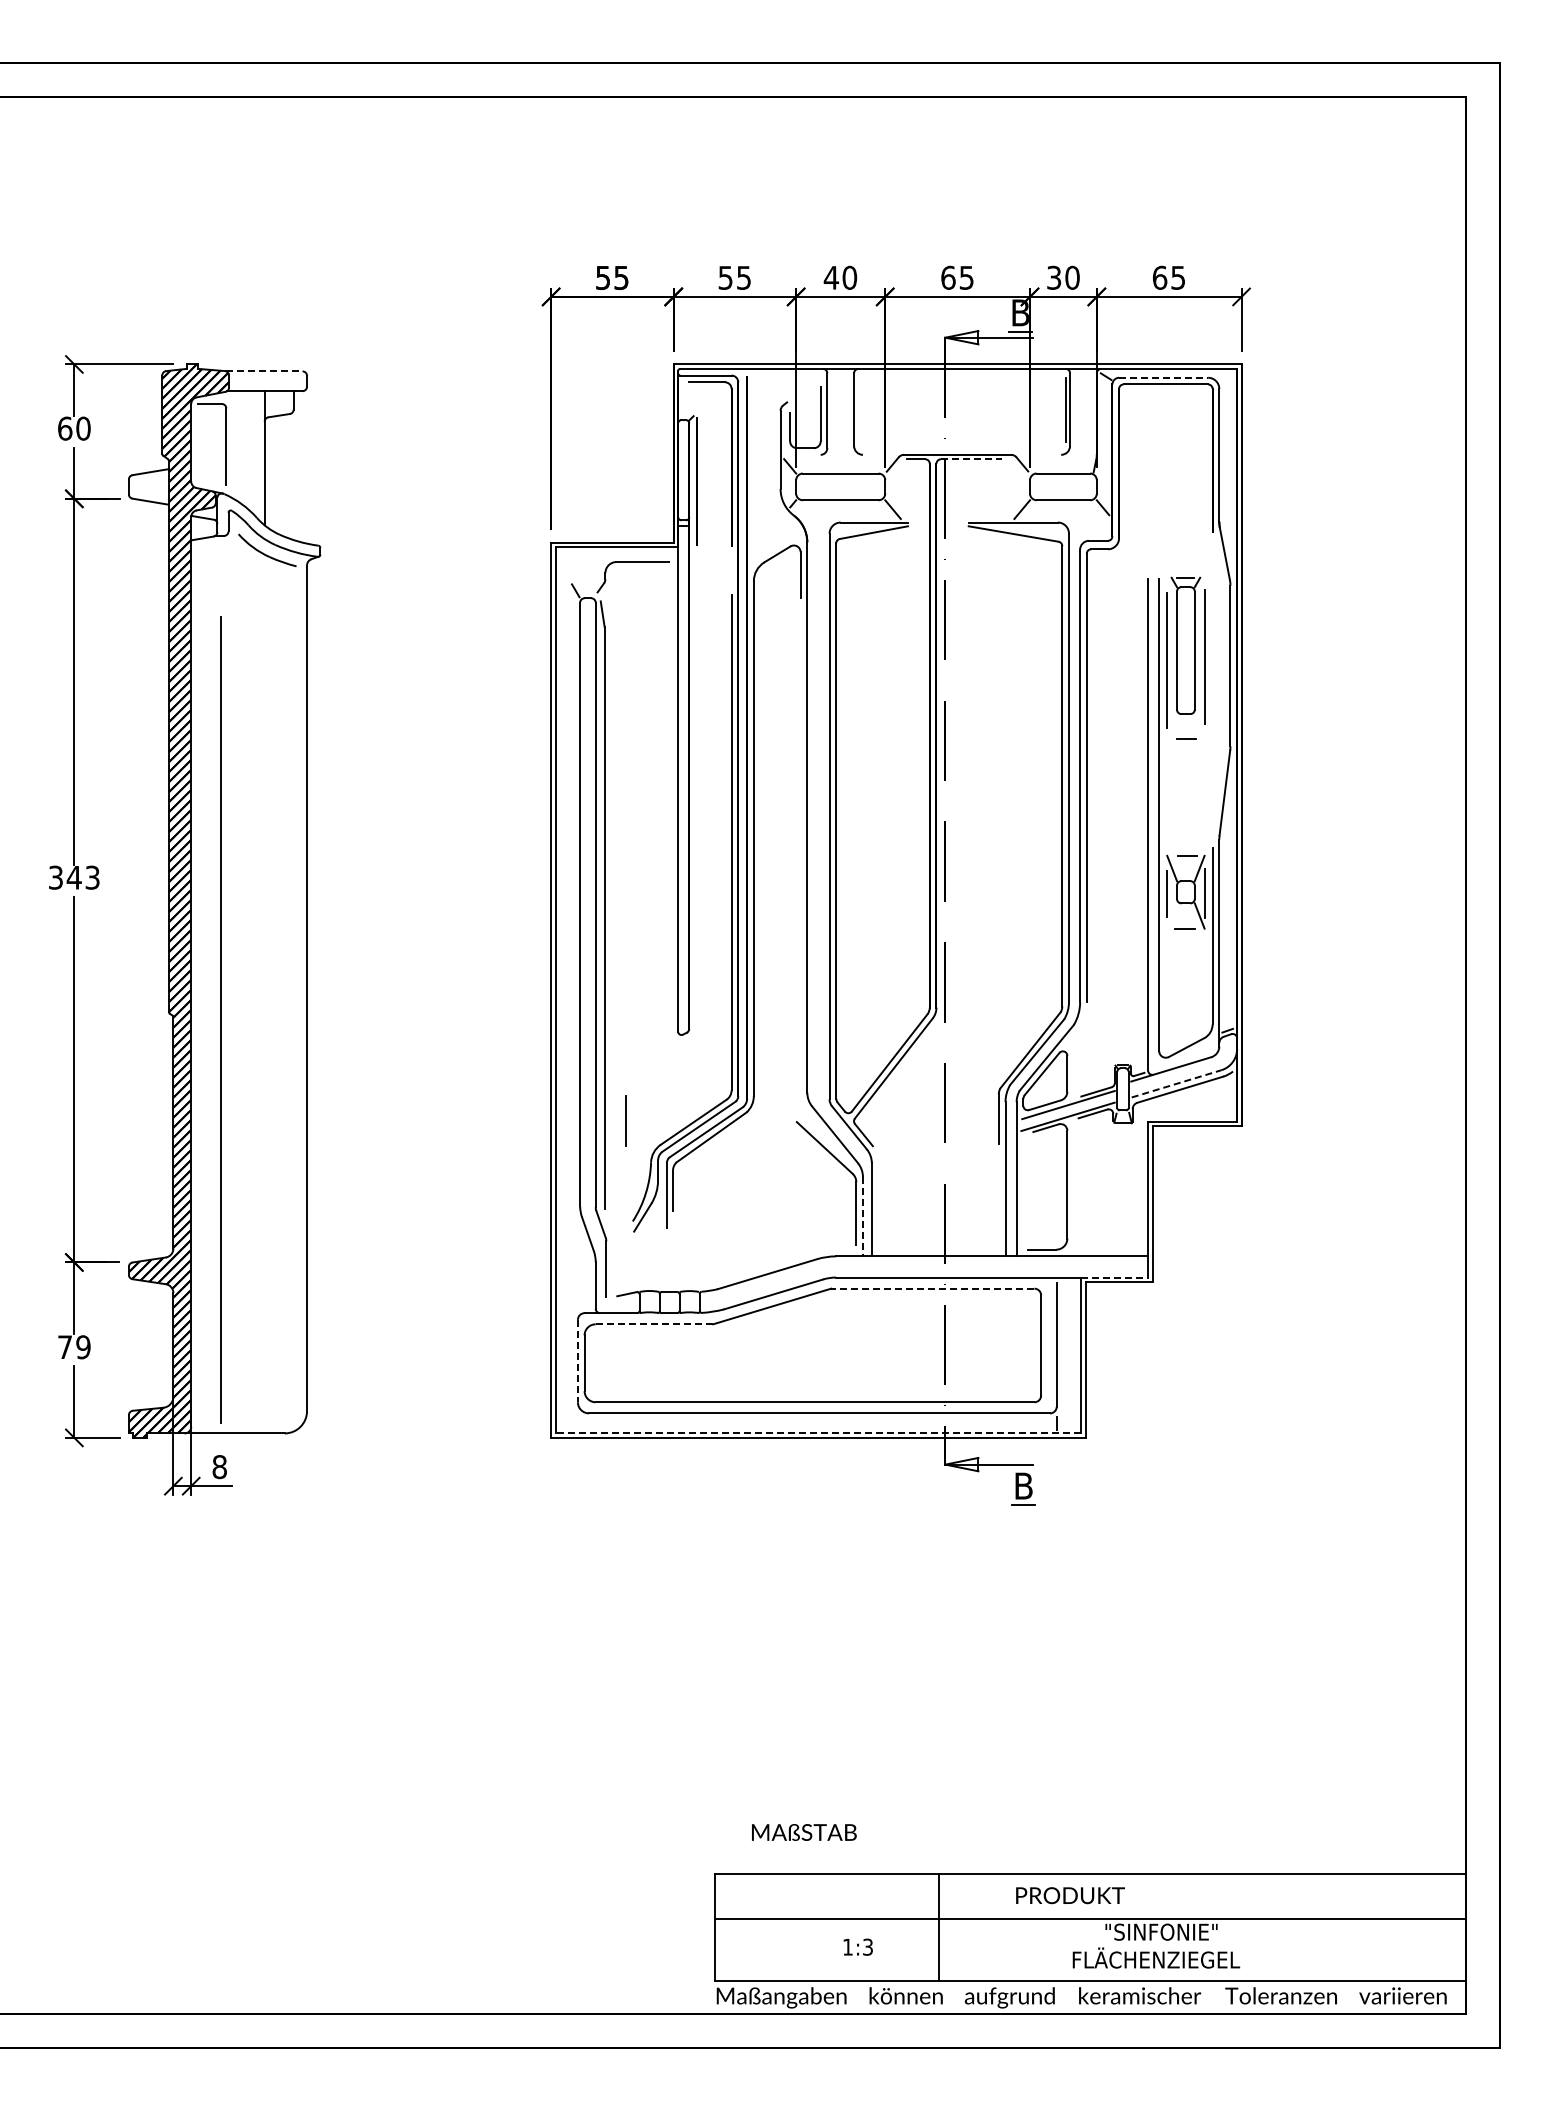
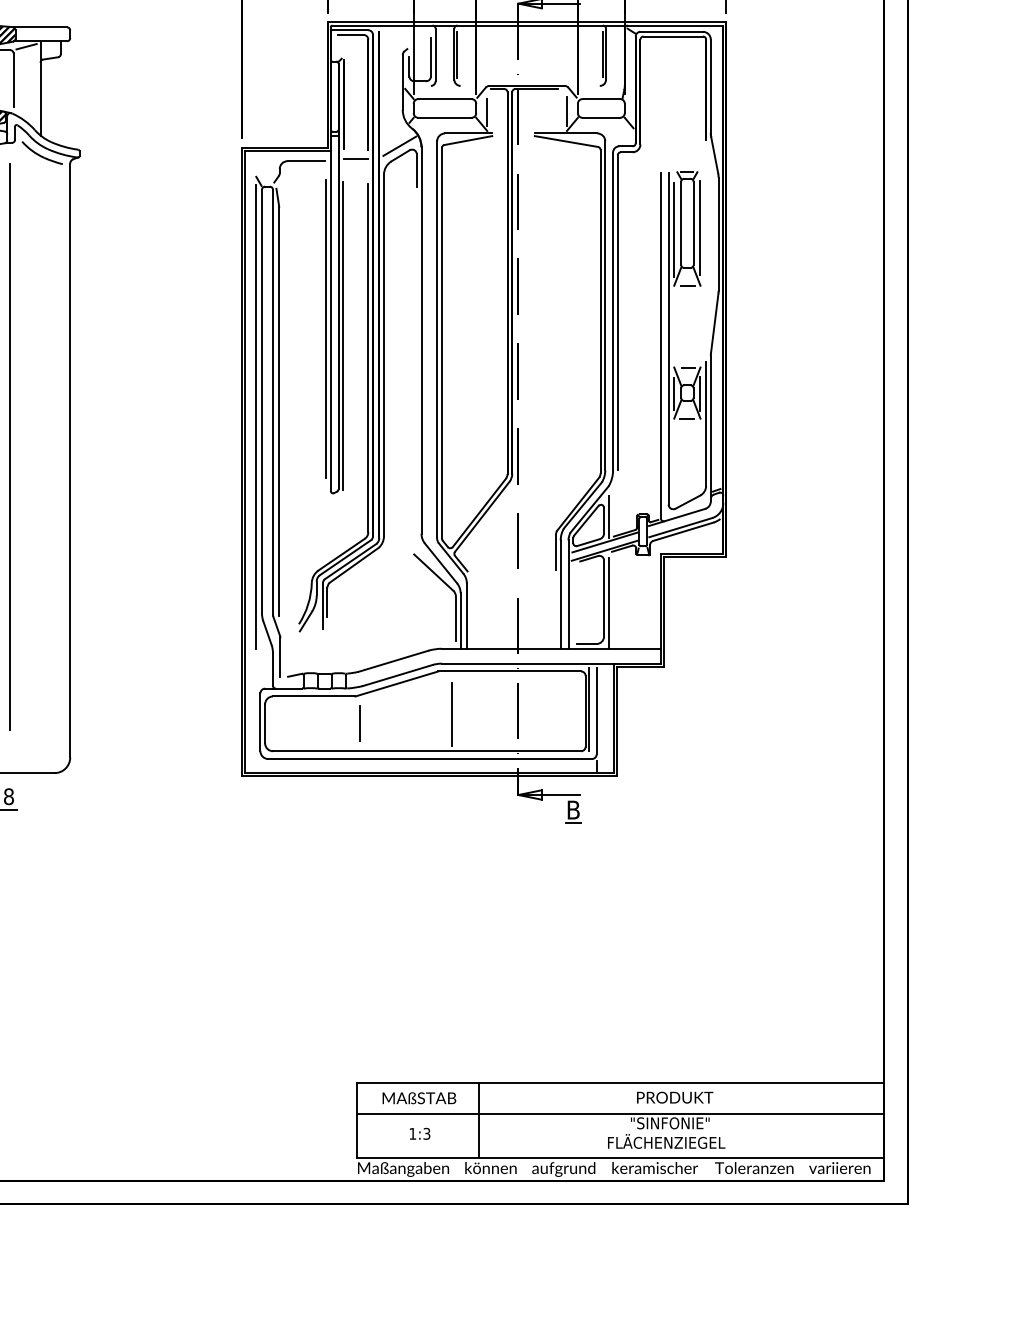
line: (264, 371) -> (40, 27), dashed -> solid
line: (1163, 377) -> (671, 31), dashed -> solid
line: (244, 398) -> (26, 46), added
line: (858, 410) -> (457, 54), added
line: (971, 459) -> (536, 89), dashed -> solid
line: (1014, 490) -> (567, 110), added
line: (900, 492) -> (486, 112), added
line: (775, 540) -> (399, 146), added
line: (713, 558) -> (355, 158), added
line: (1172, 726) -> (677, 276), added
line: (1199, 726) -> (696, 276), added
line: (671, 800) -> (326, 328), added
line: (695, 811) -> (343, 336), added
line: (1172, 915) -> (677, 409), added
line: (571, 925) -> (255, 416), added
line: (220, 1019) -> (9, 446), moved
line: (1074, 1068) -> (609, 516), added
line: (1176, 1083) -> (680, 527), dashed -> solid
line: (625, 1120) -> (359, 723), moved
line: (1074, 1191) -> (609, 603), added
line: (862, 1216) -> (460, 620), dashed -> solid
line: (1115, 1277) -> (637, 663), dashed -> solid
line: (932, 1288) -> (509, 671), dashed -> solid
line: (654, 1324) -> (314, 696), dashed -> solid
line: (1045, 1342) -> (588, 709), added
line: (851, 1349) -> (452, 714), added
line: (577, 1361) -> (260, 722), dashed -> solid
line: (818, 1433) -> (429, 773), dashed -> solid
text: (804, 1832) -> (419, 1098), moved
text: (1070, 1895) -> (675, 1097), moved
line: (938, 1927) -> (479, 1120), moved
text: (857, 1946) -> (419, 1133), moved

